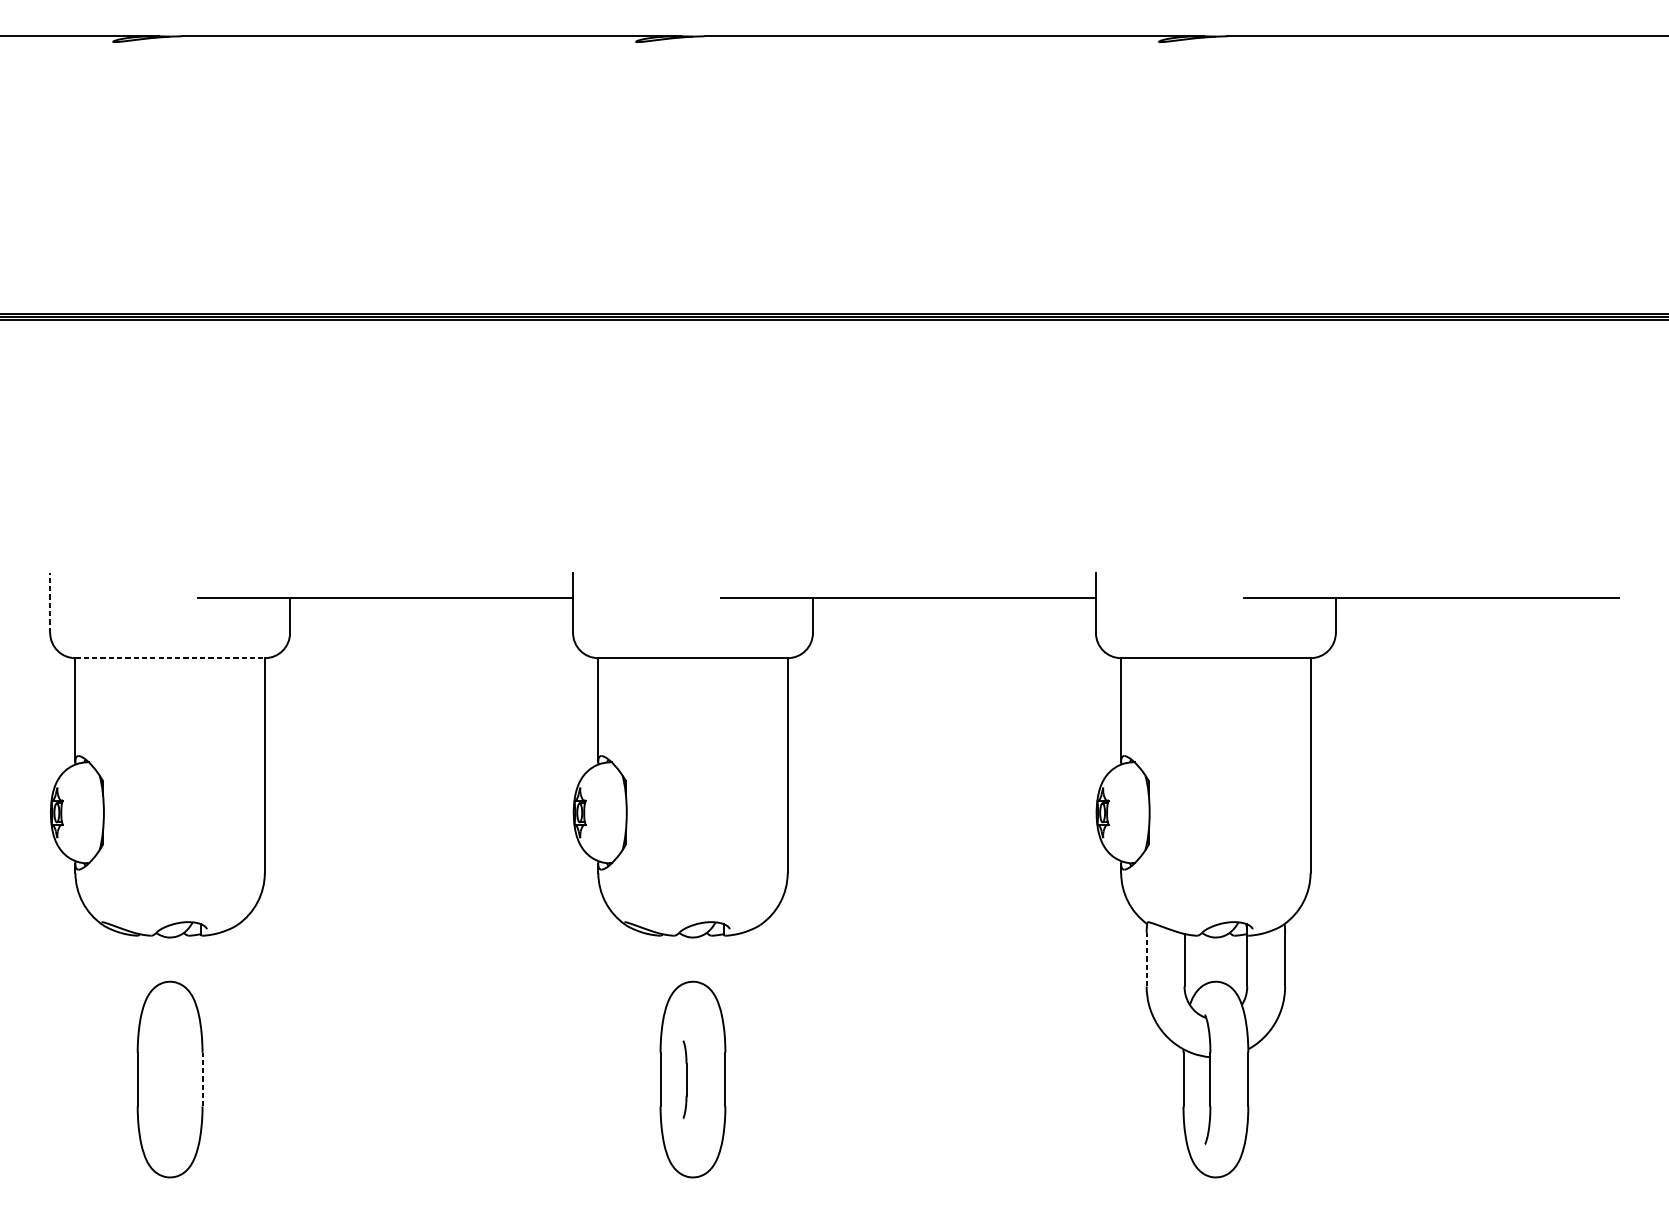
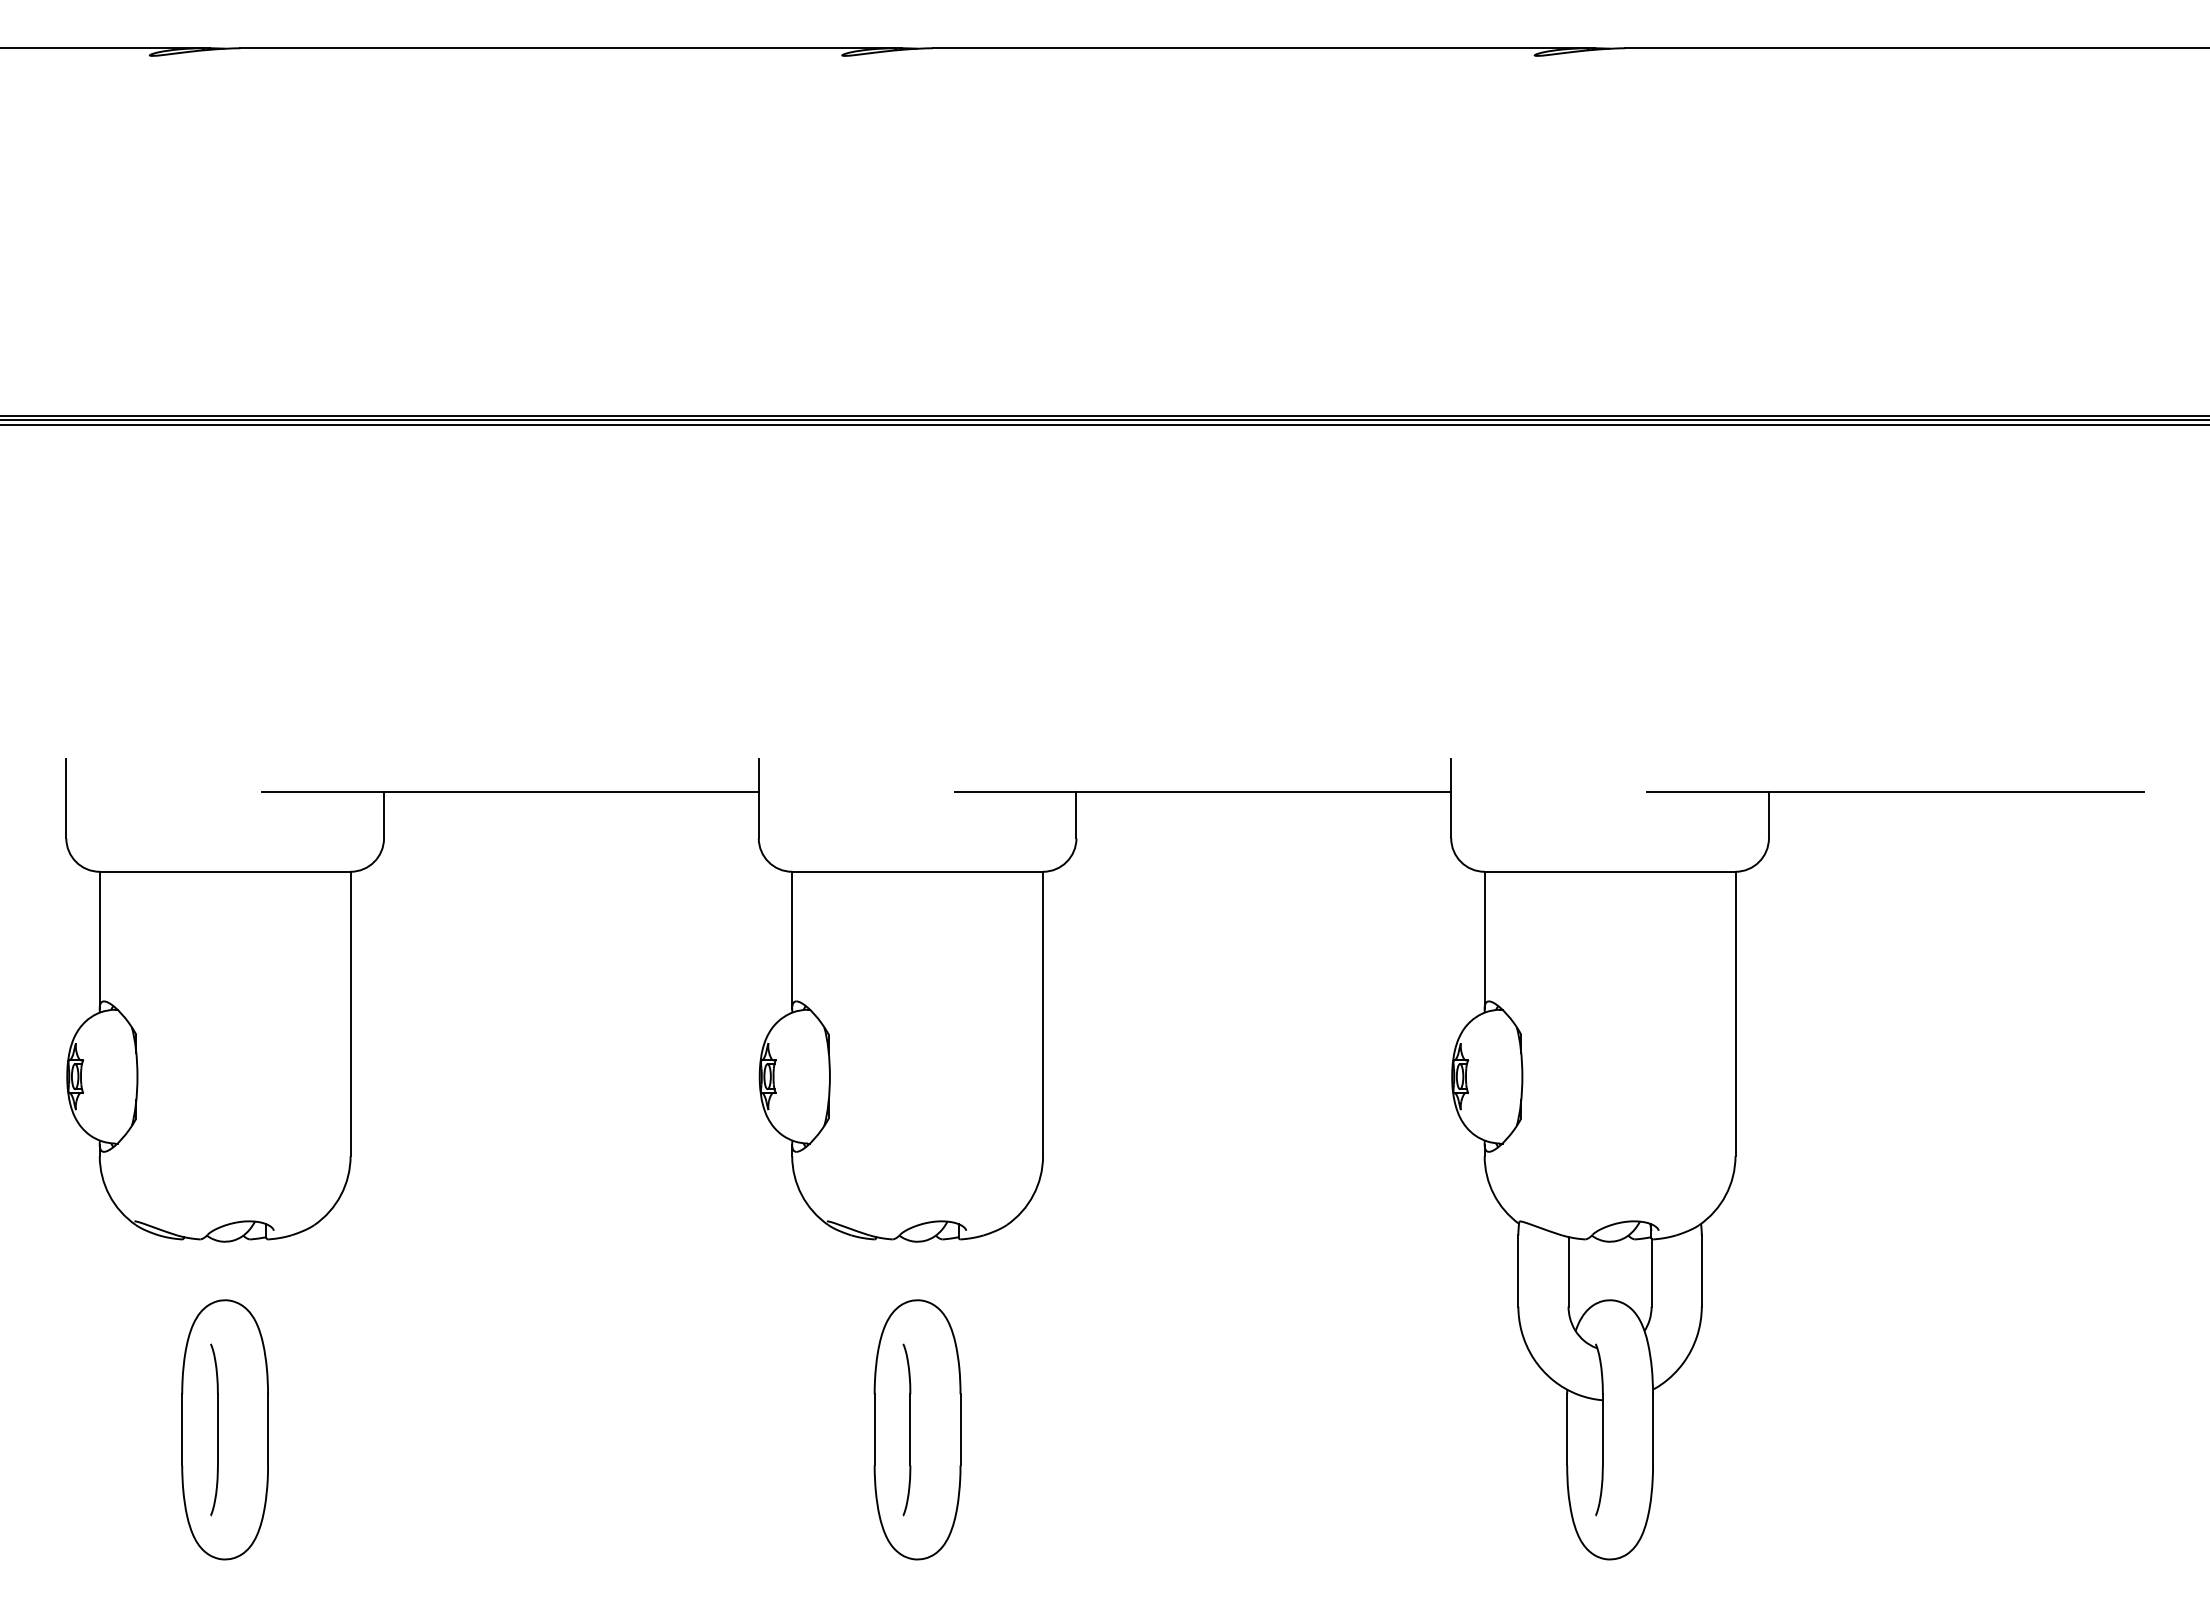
line: (50, 602) -> (66, 798), dashed -> solid
line: (170, 657) -> (225, 871), dashed -> solid
line: (1146, 960) -> (1518, 1271), dashed -> solid
part: (162, 1079) -> (214, 1429), added
line: (202, 1079) -> (268, 1429), dashed -> solid
part: (684, 1079) -> (906, 1429), size x1.67

